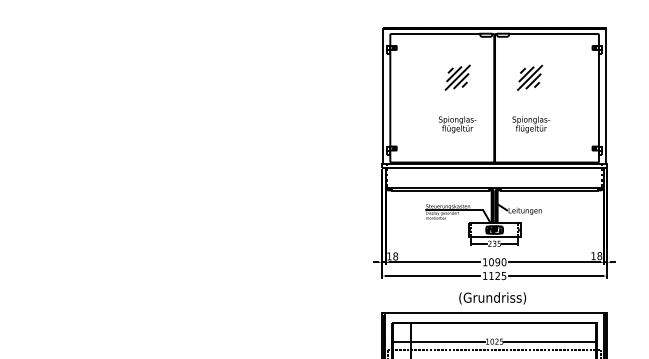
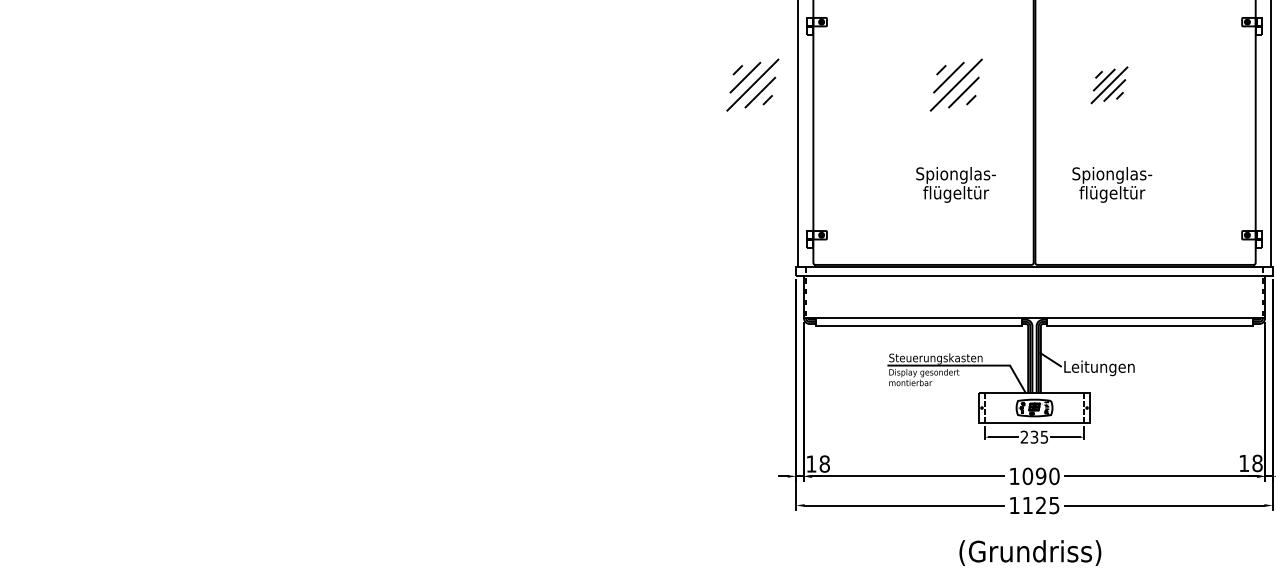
part: (361, 77) -> (752, 84), added
part: (529, 77) -> (1108, 84), size x0.7

